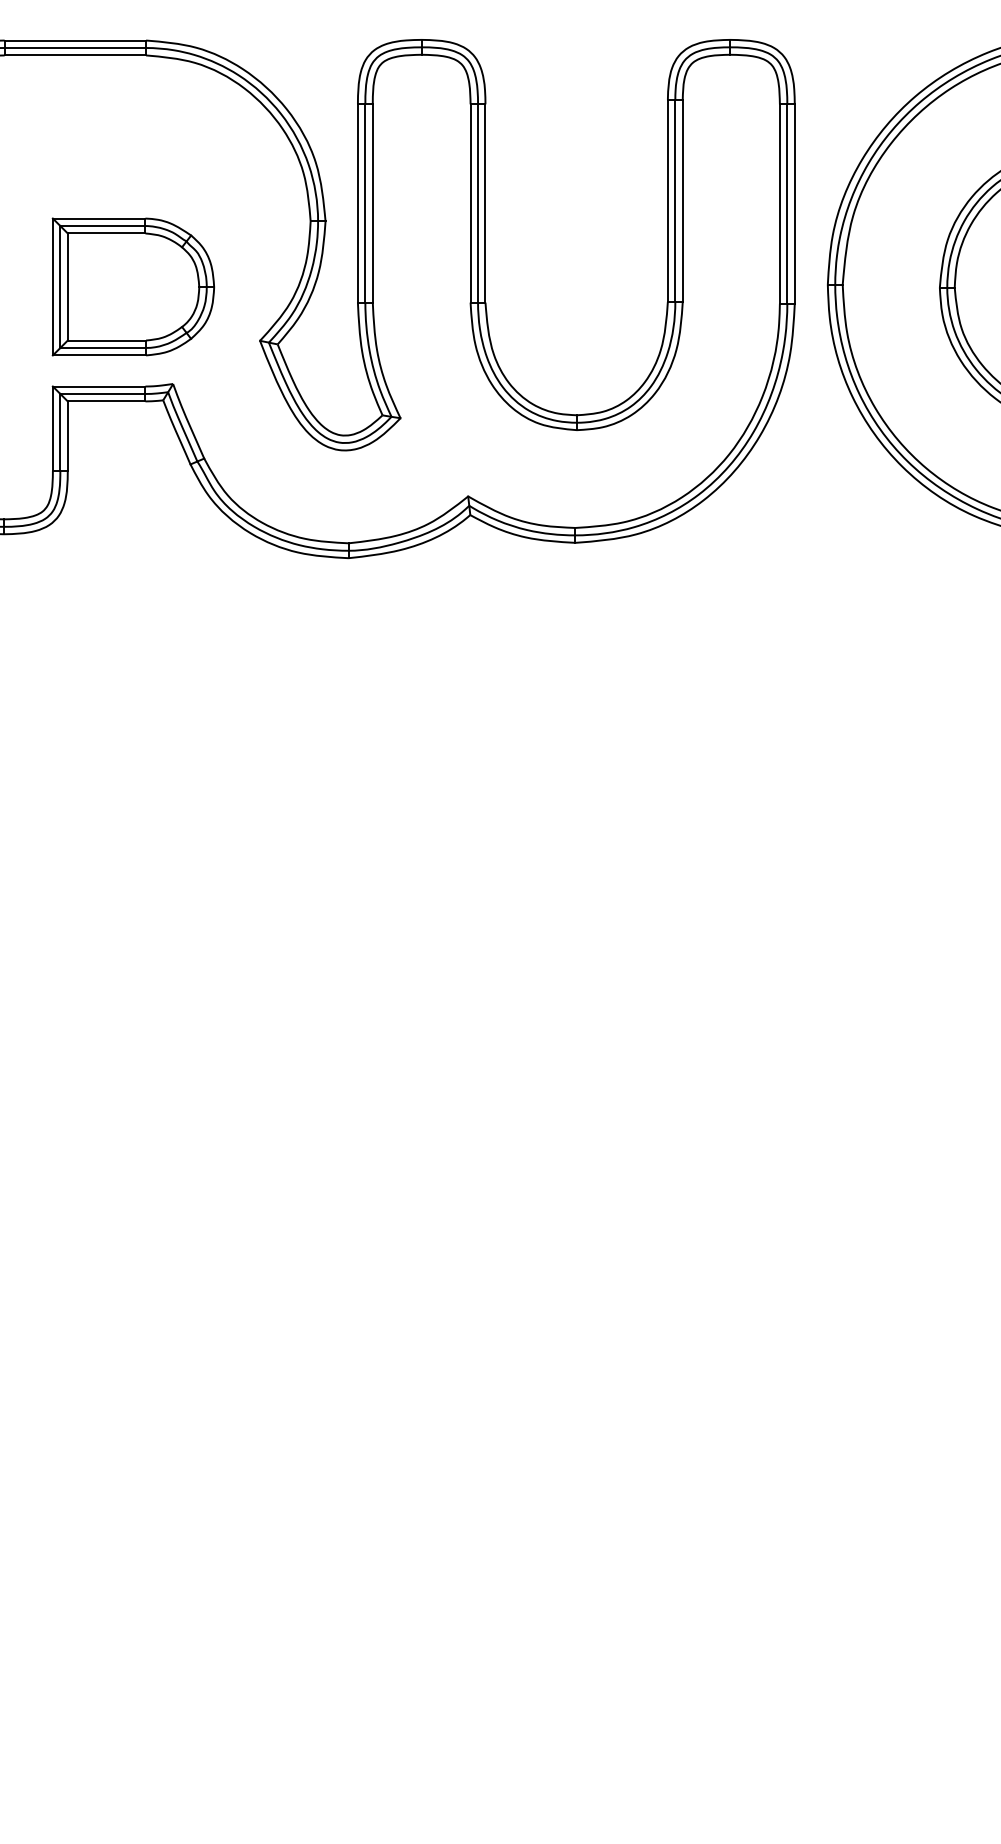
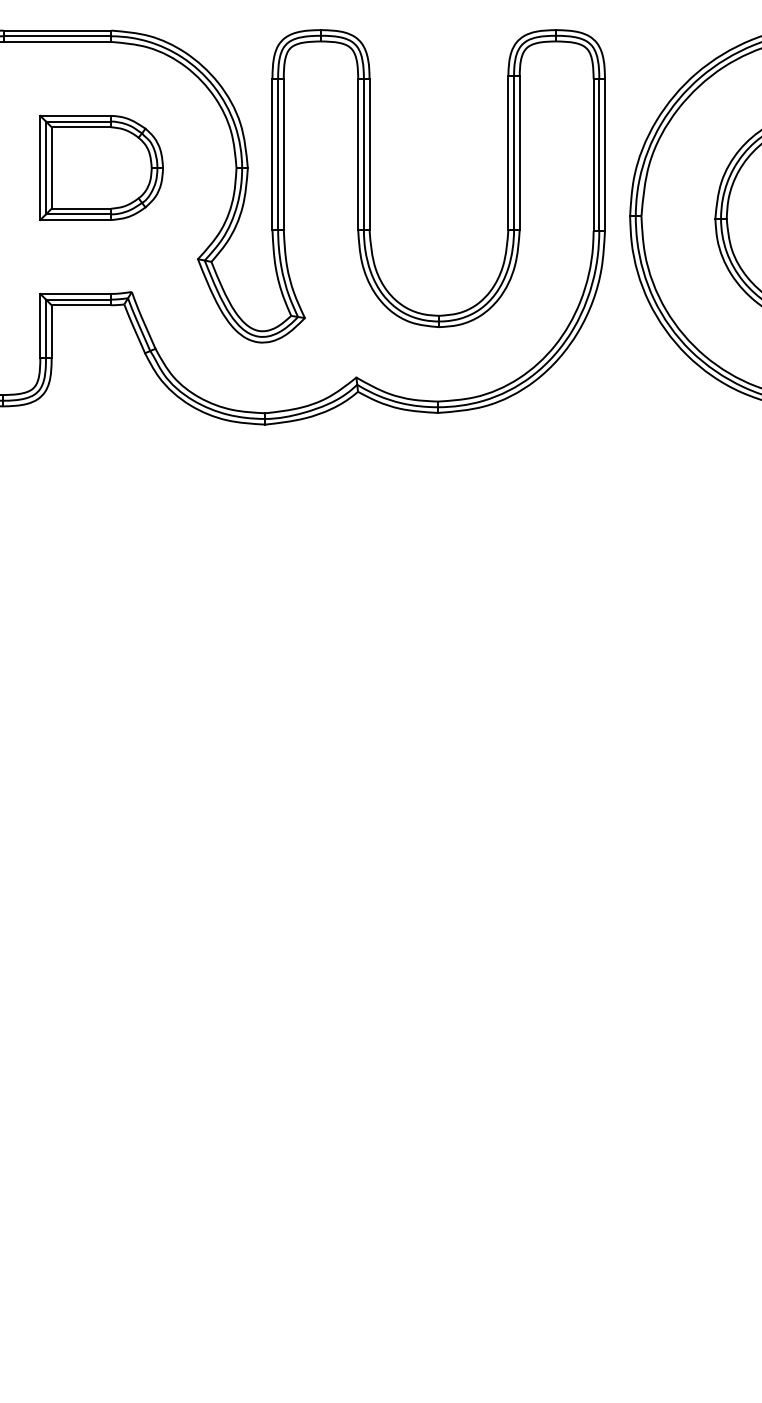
part: (133, 286) -> (101, 167), moved

